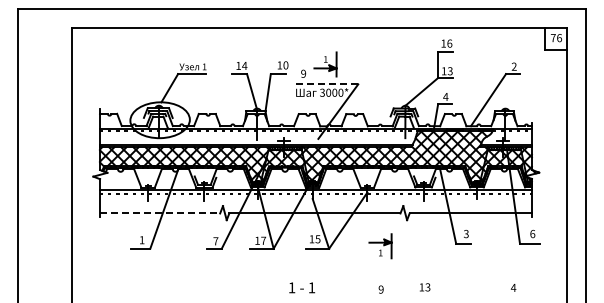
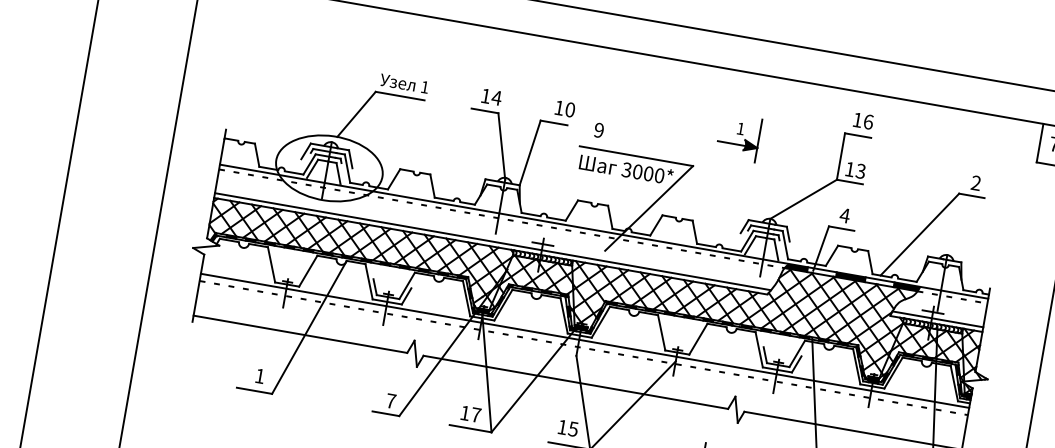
part: (325, 64) -> (738, 137), moved
line: (326, 84) -> (636, 156), dashed -> solid
line: (160, 213) -> (301, 334), dashed -> solid

